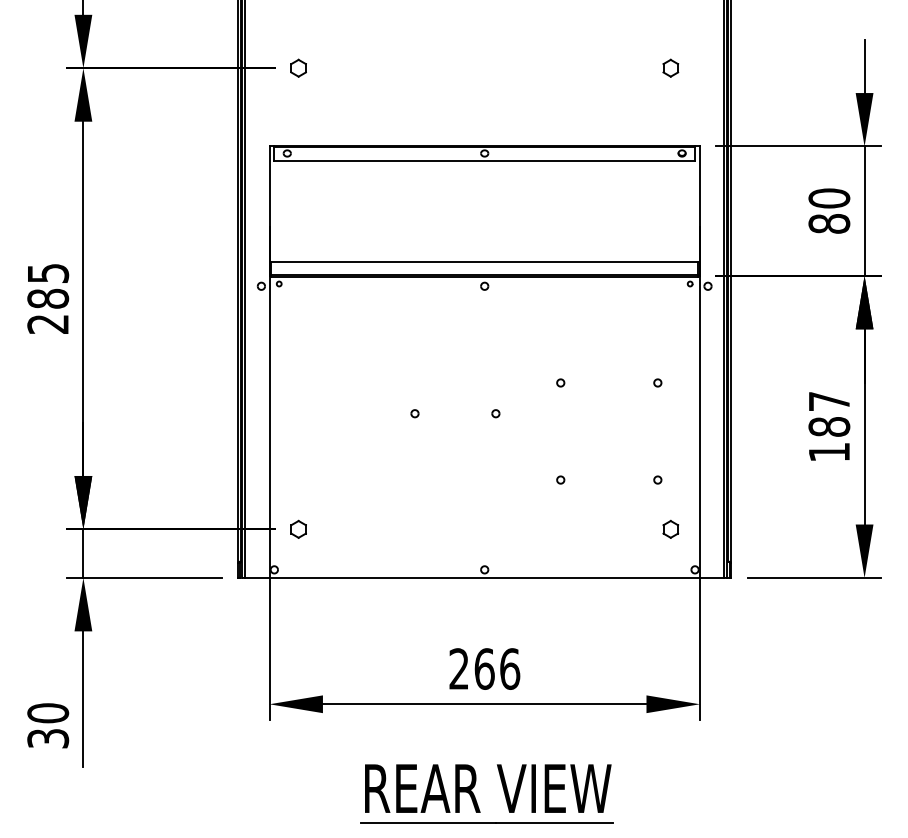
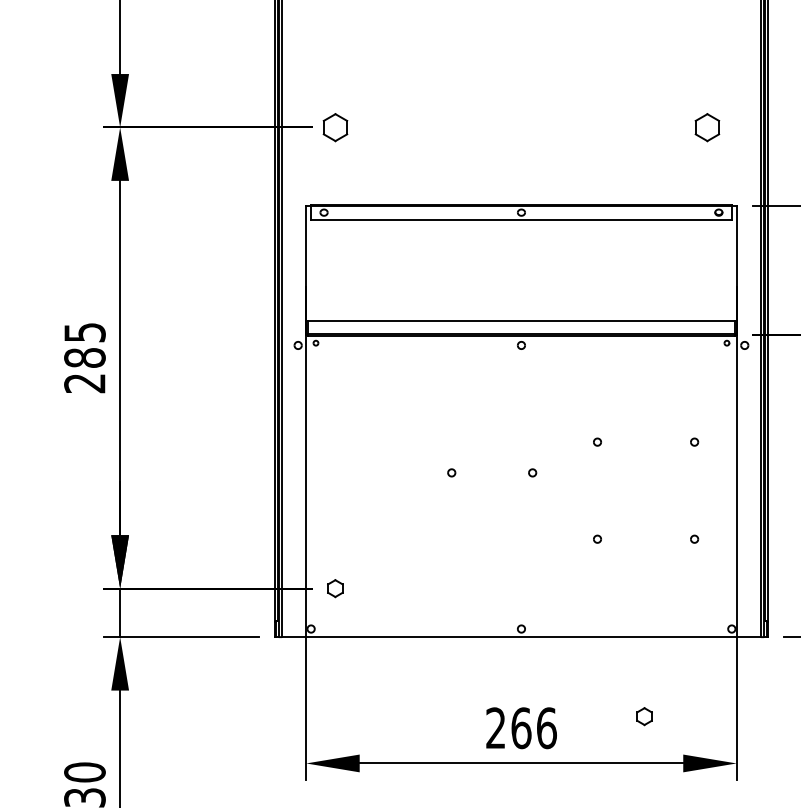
part: (298, 67) -> (335, 126), size x1.6
part: (670, 67) -> (707, 126), size x1.6
part: (670, 528) -> (644, 715), moved

